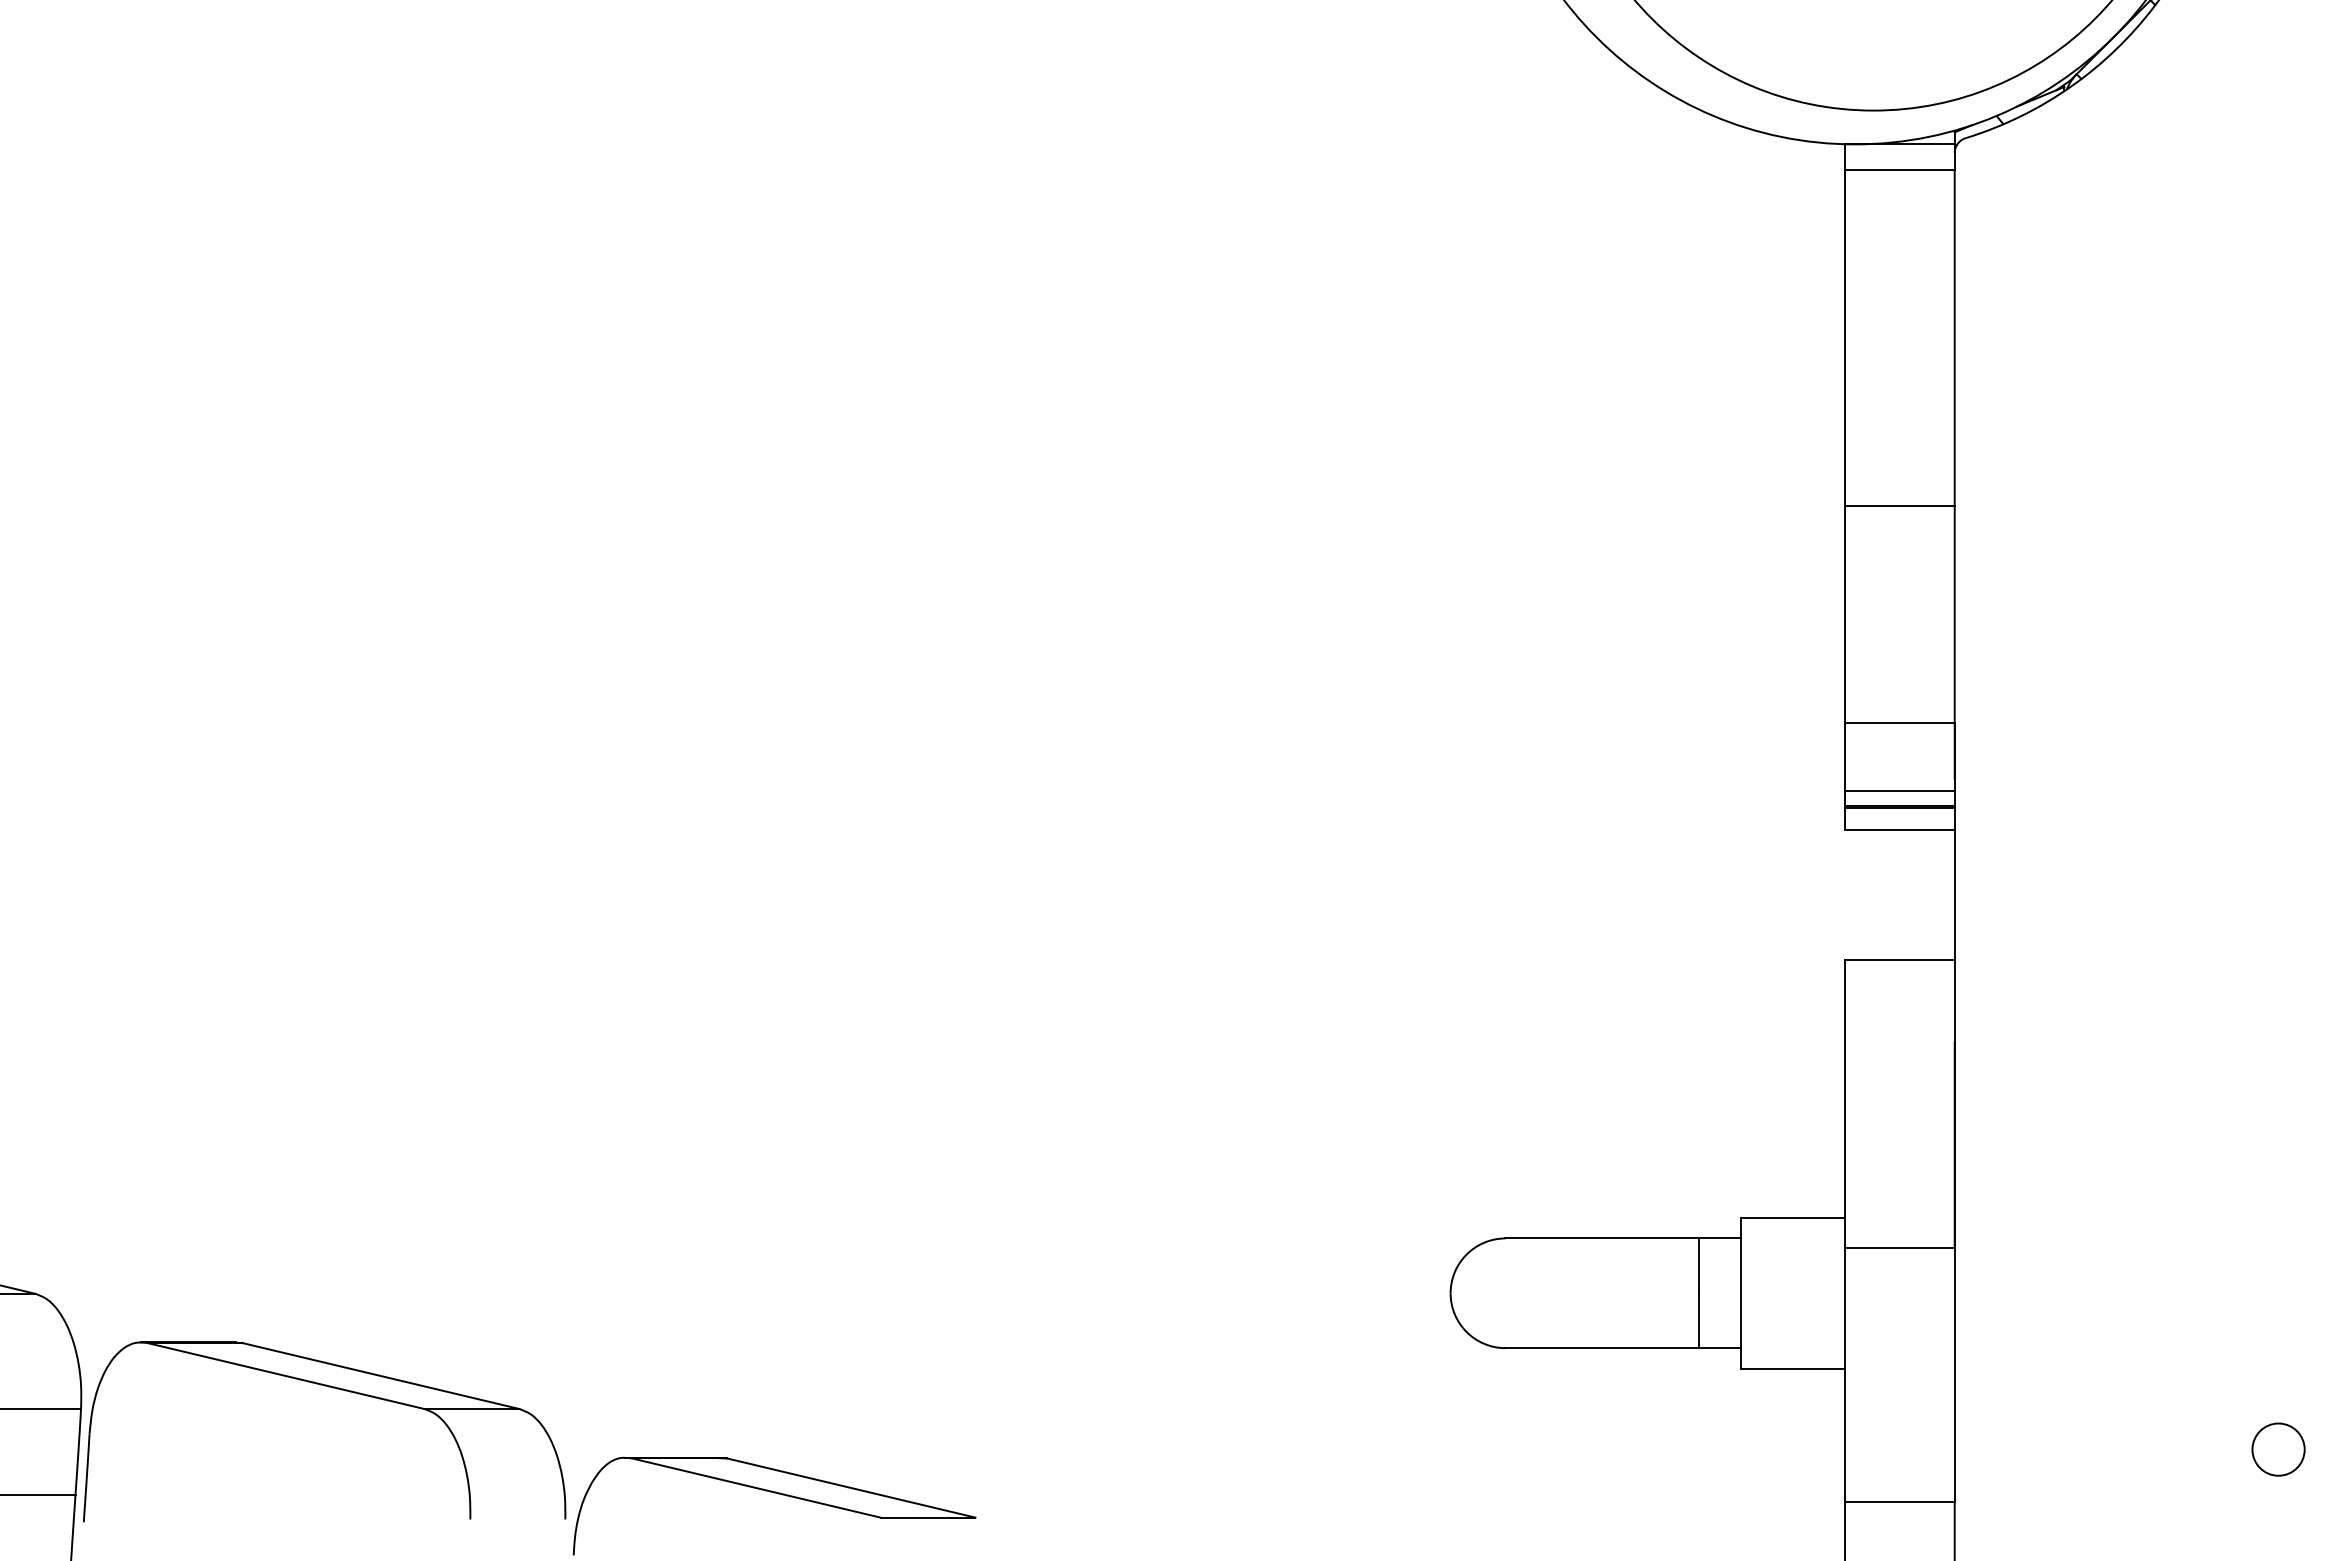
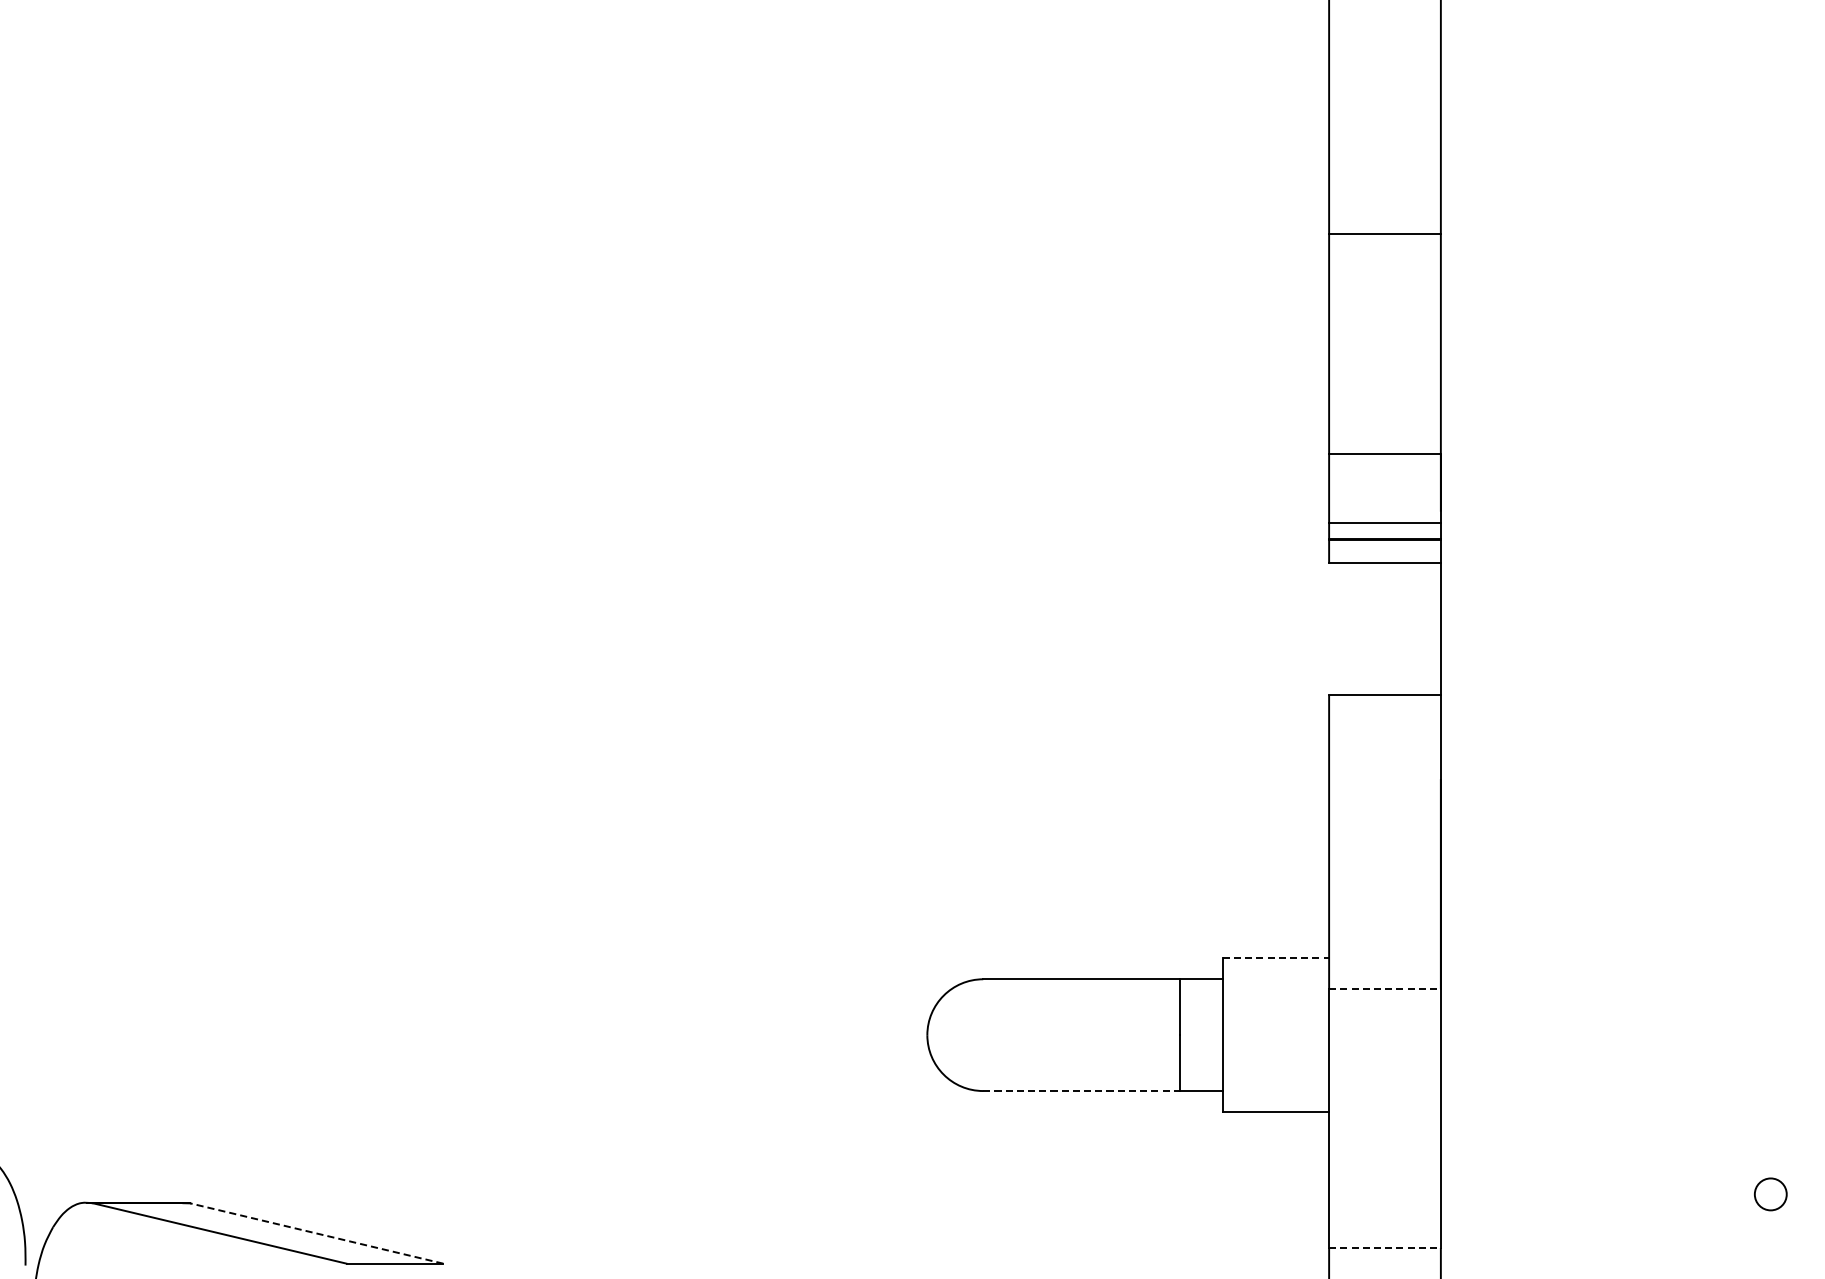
line: (1793, 1217) -> (1276, 957), solid -> dashed
line: (1899, 1247) -> (1384, 988), solid -> dashed
line: (1602, 1348) -> (1082, 1091), solid -> dashed
circle: (2278, 1449) -> (1770, 1194), size x0.6
line: (851, 1488) -> (317, 1234), solid -> dashed
line: (1899, 1502) -> (1384, 1248), solid -> dashed

